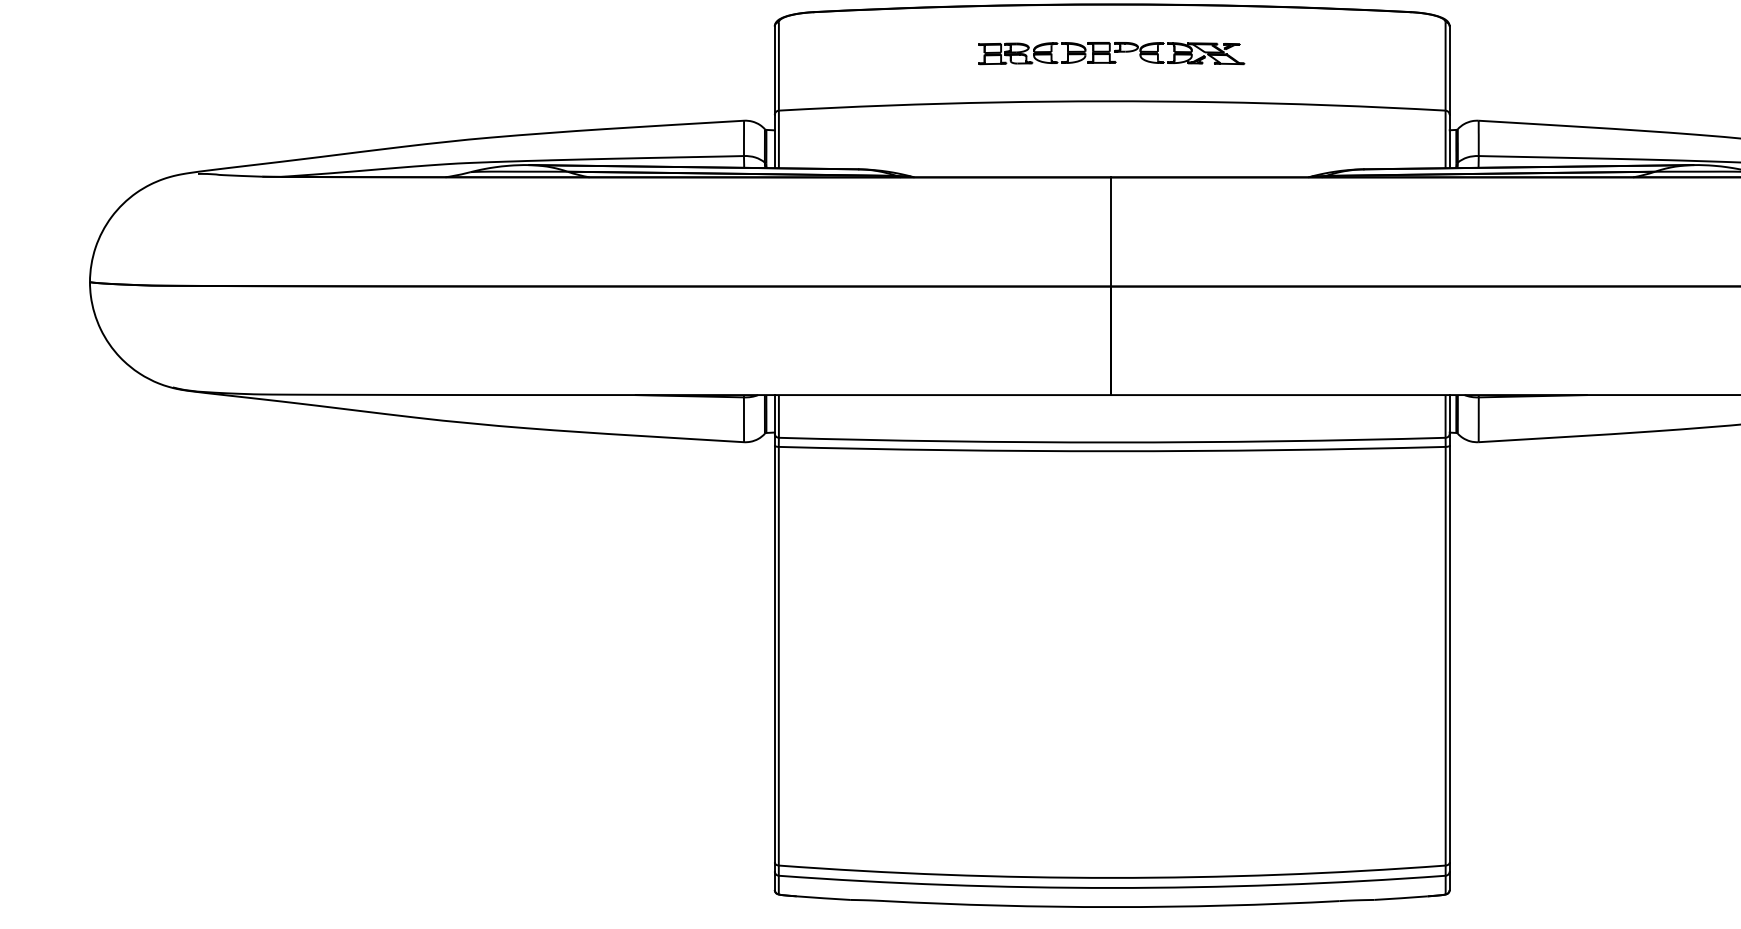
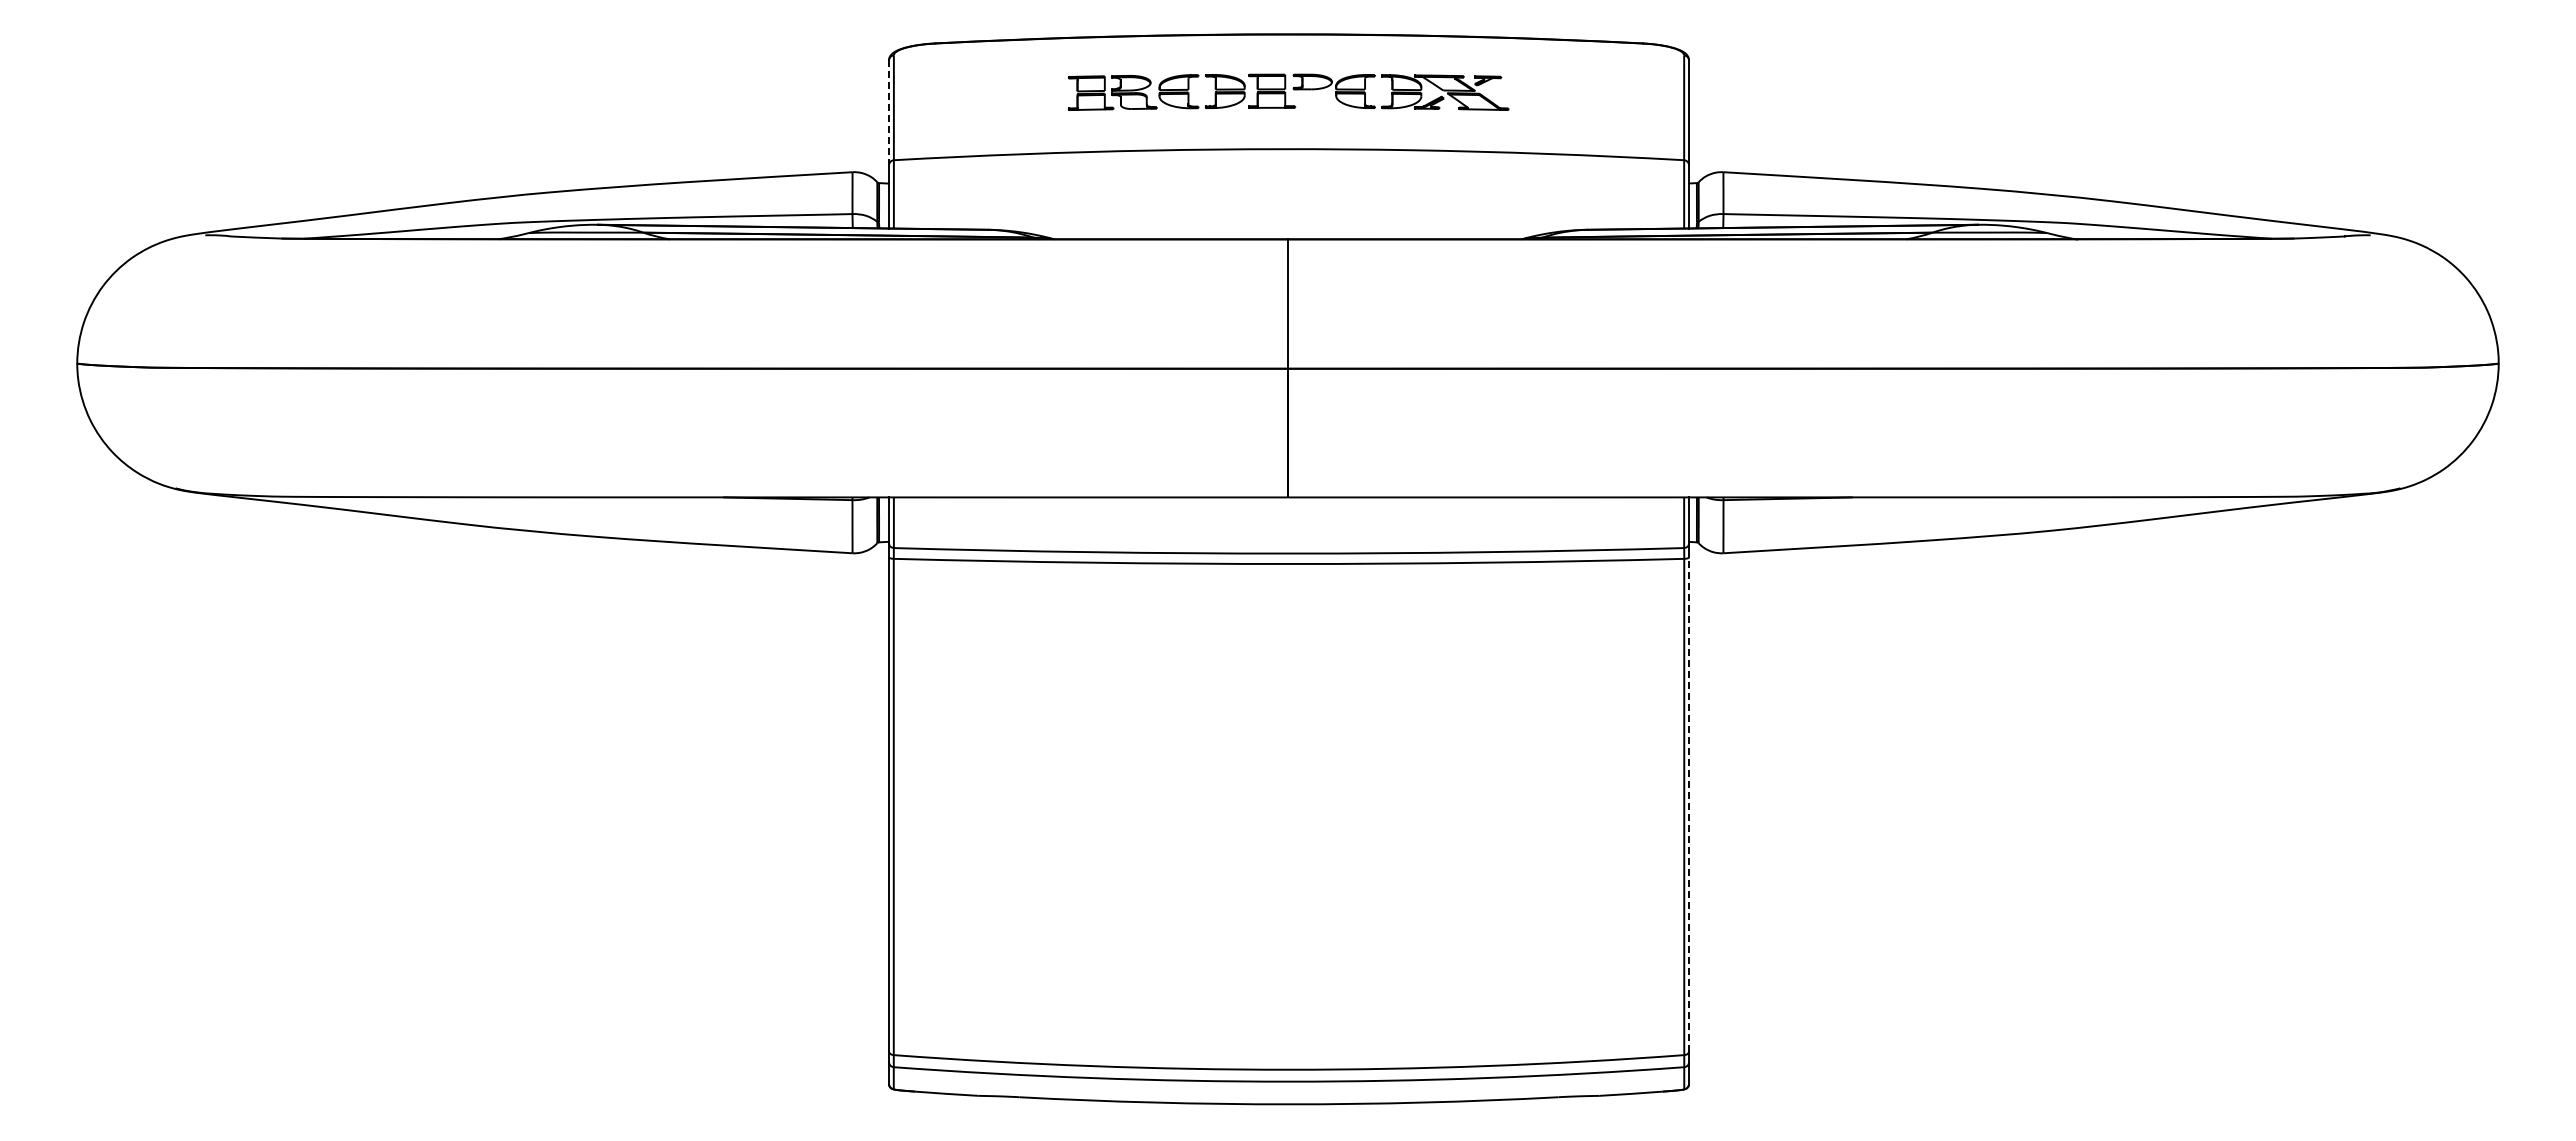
part: (1111, 53) -> (1288, 92), size x1.4
line: (775, 71) -> (889, 113), solid -> dashed
line: (1450, 653) -> (1689, 803), solid -> dashed

